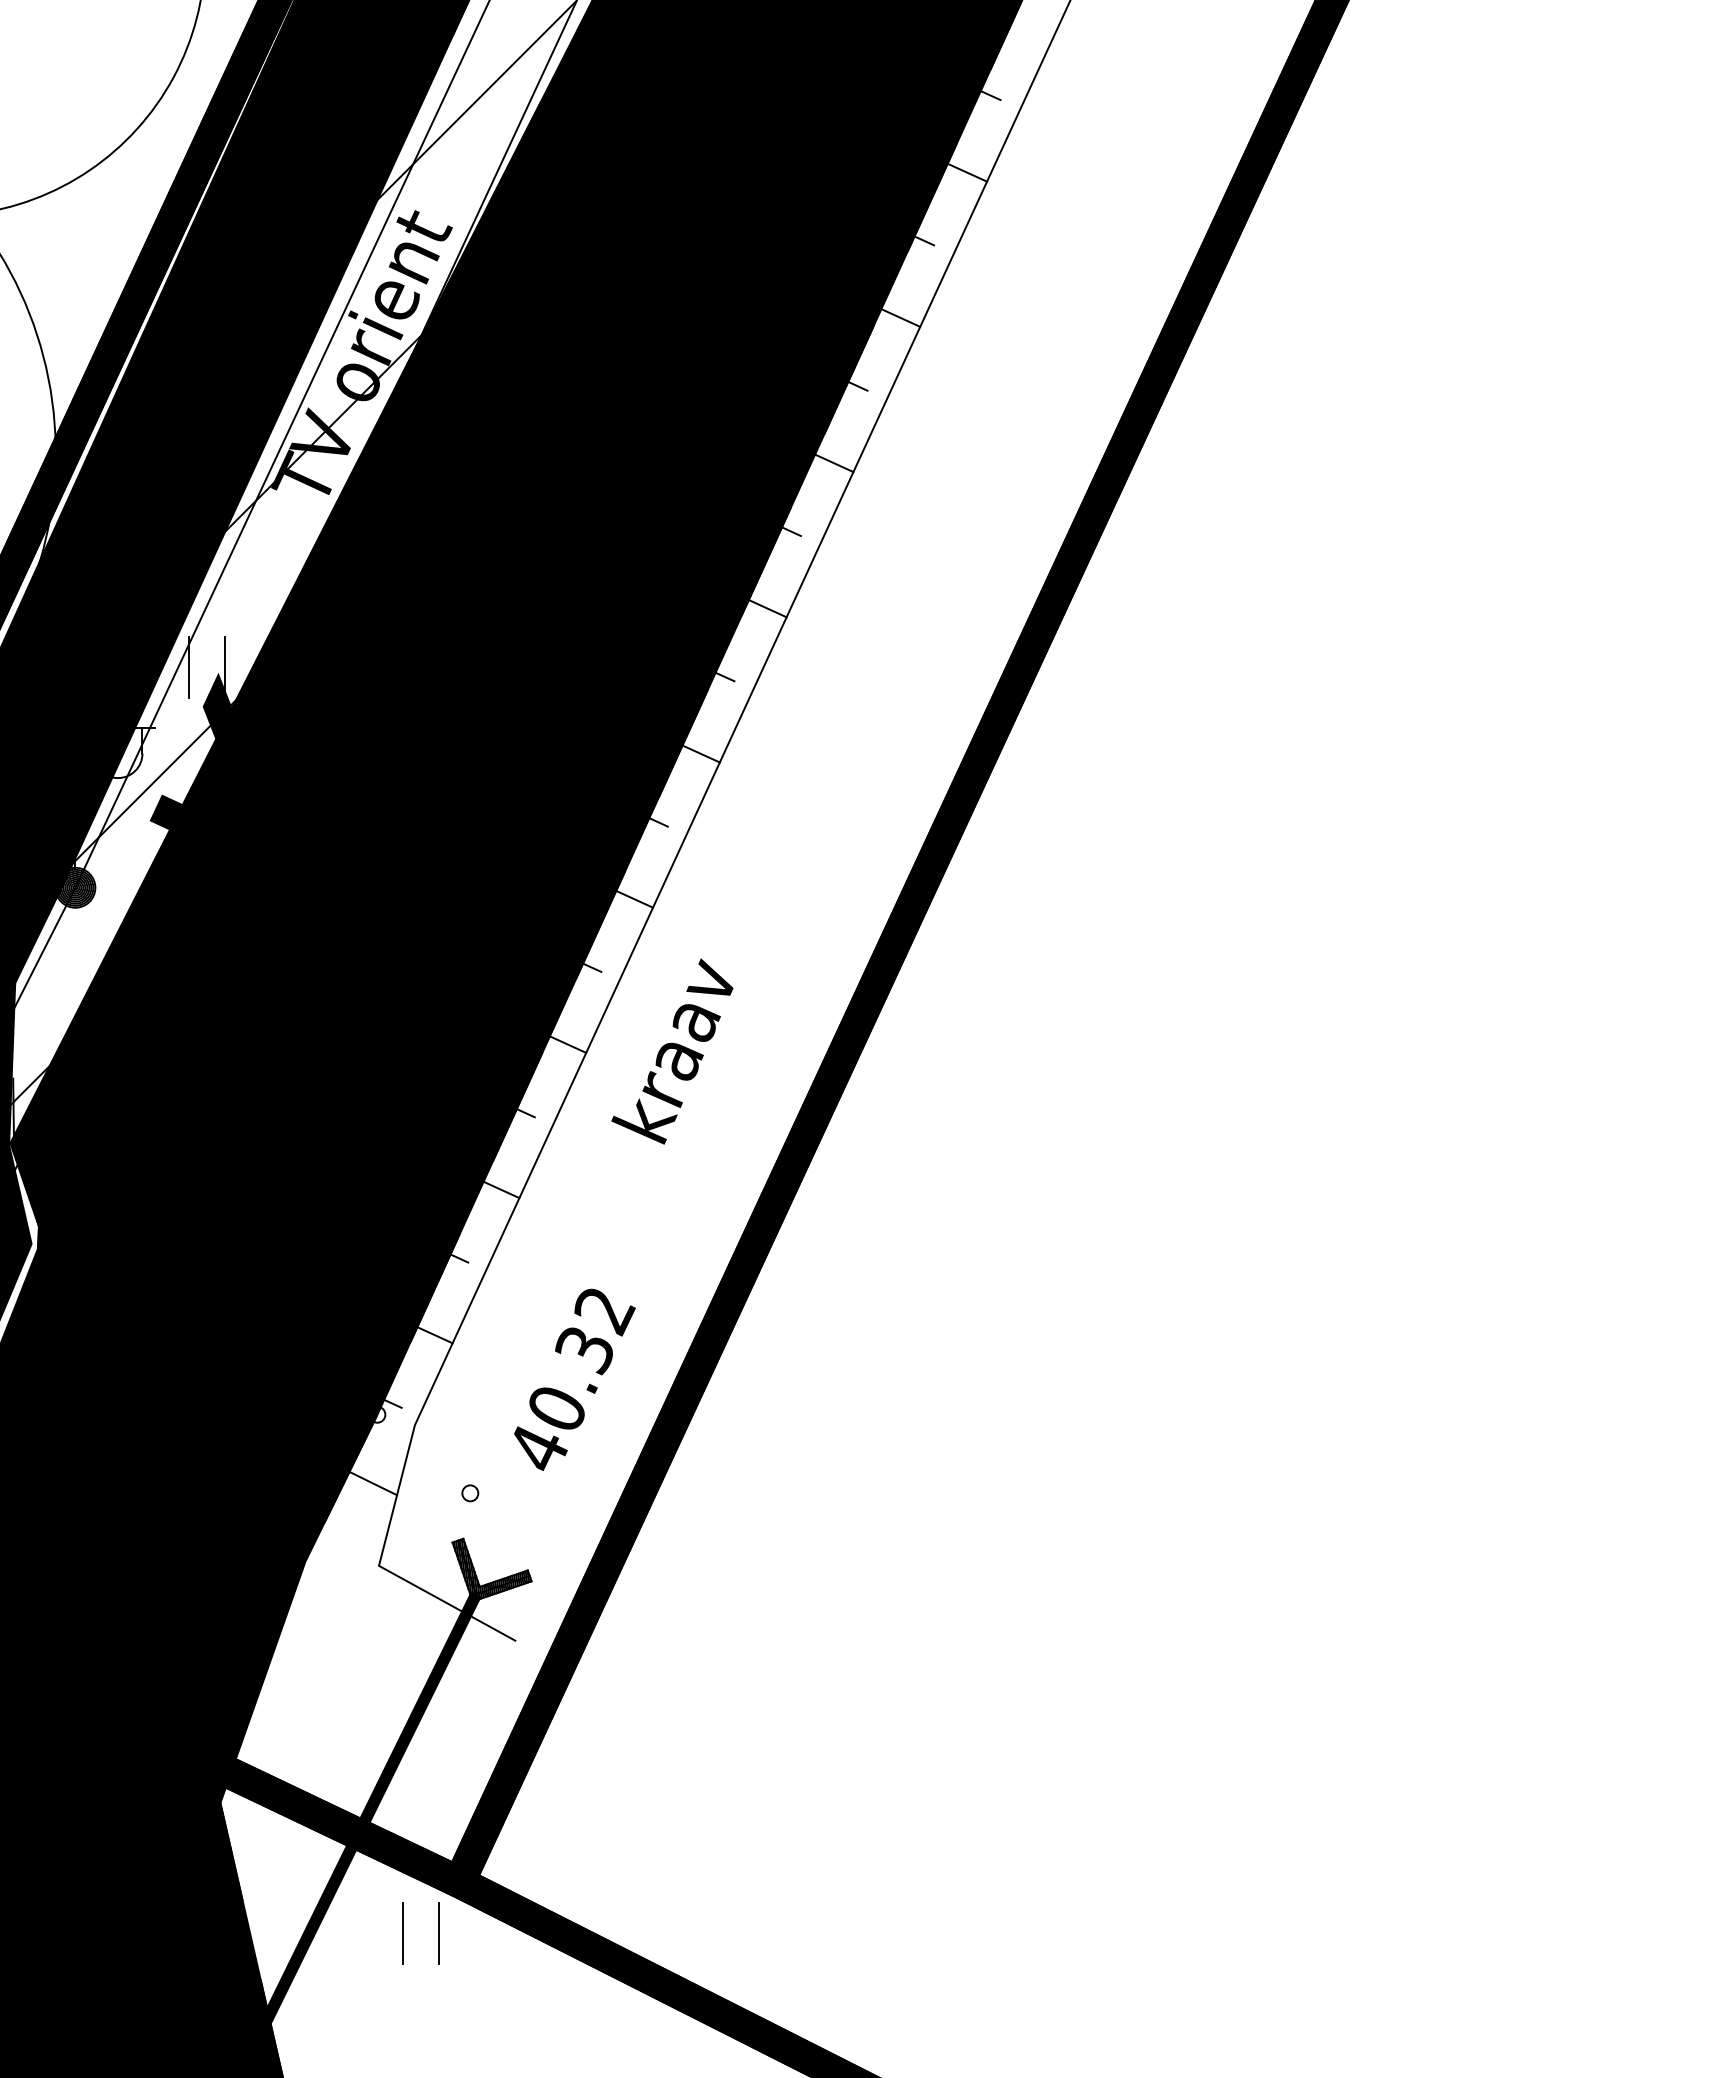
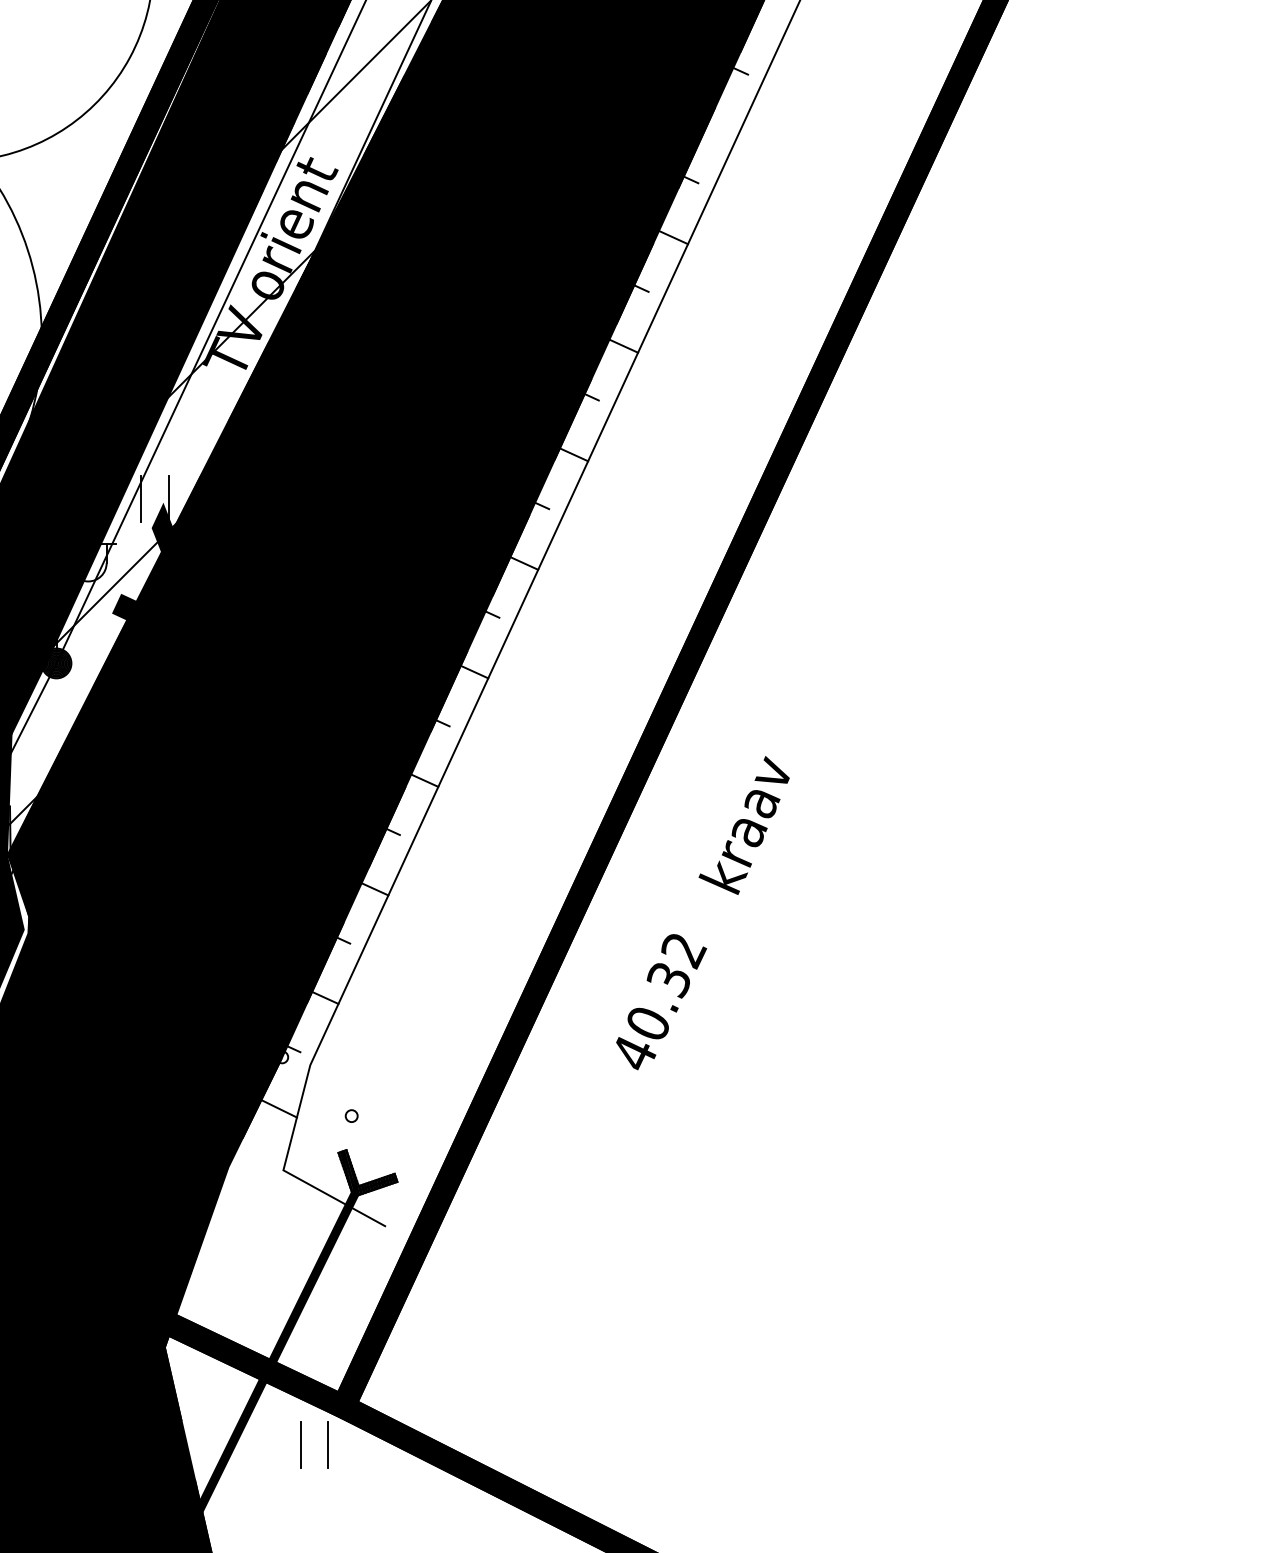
line: (967, 172) -> (723, 128), removed
text: (672, 1051) -> (744, 825), moved
text: (574, 1379) -> (661, 1001), moved

